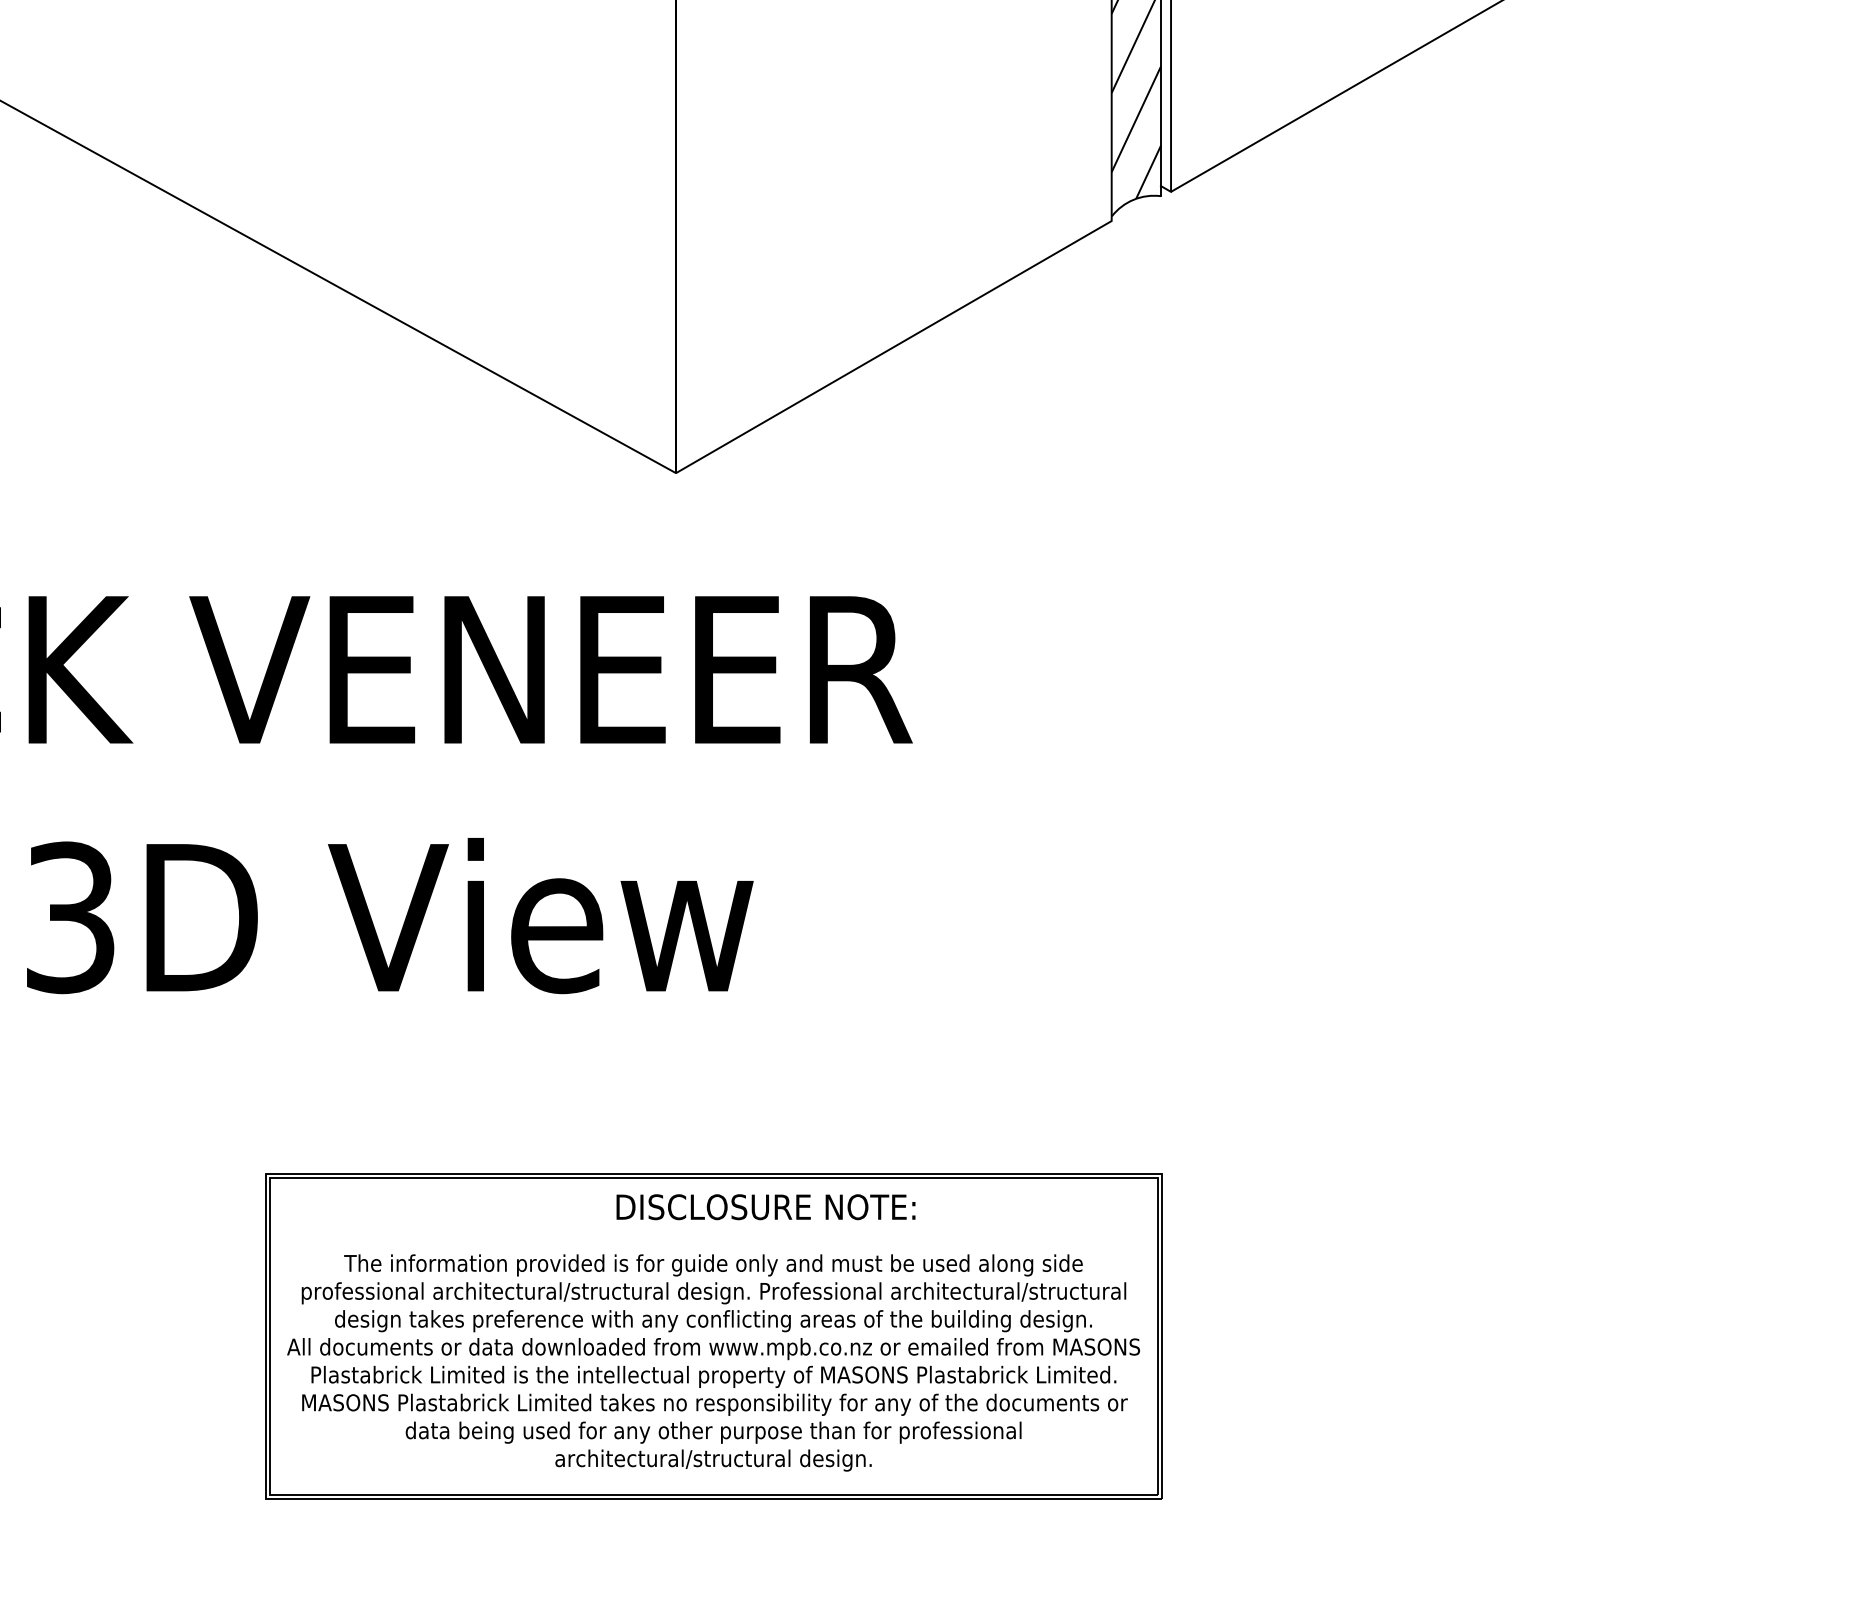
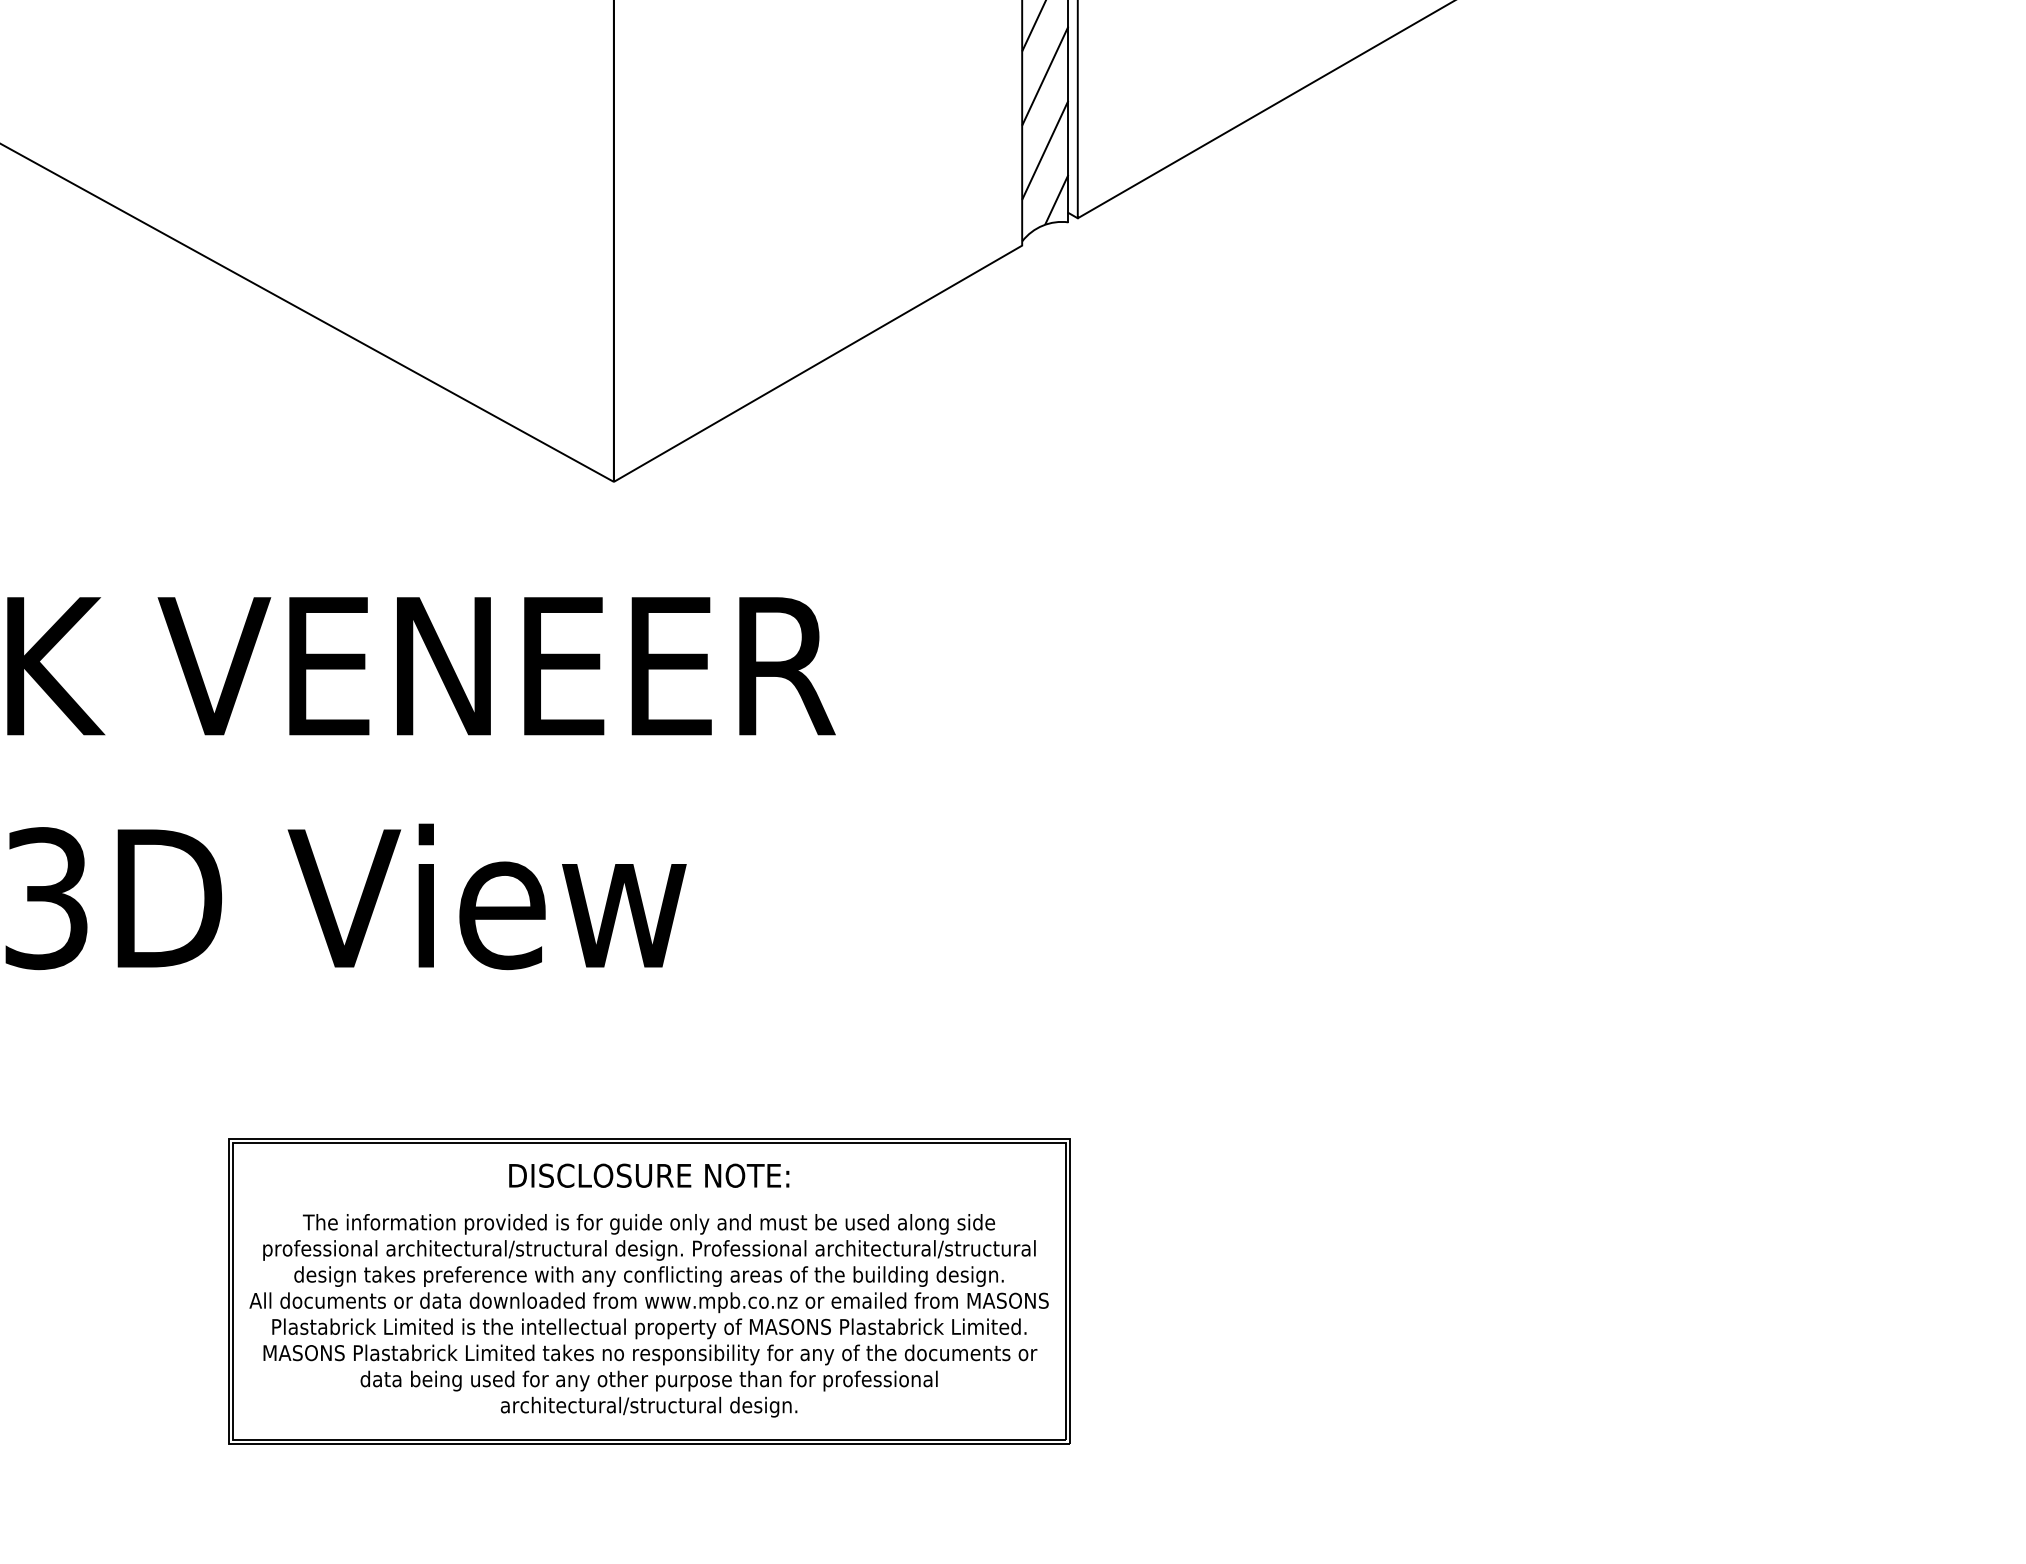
text: (766, 1206) -> (649, 1175), moved

